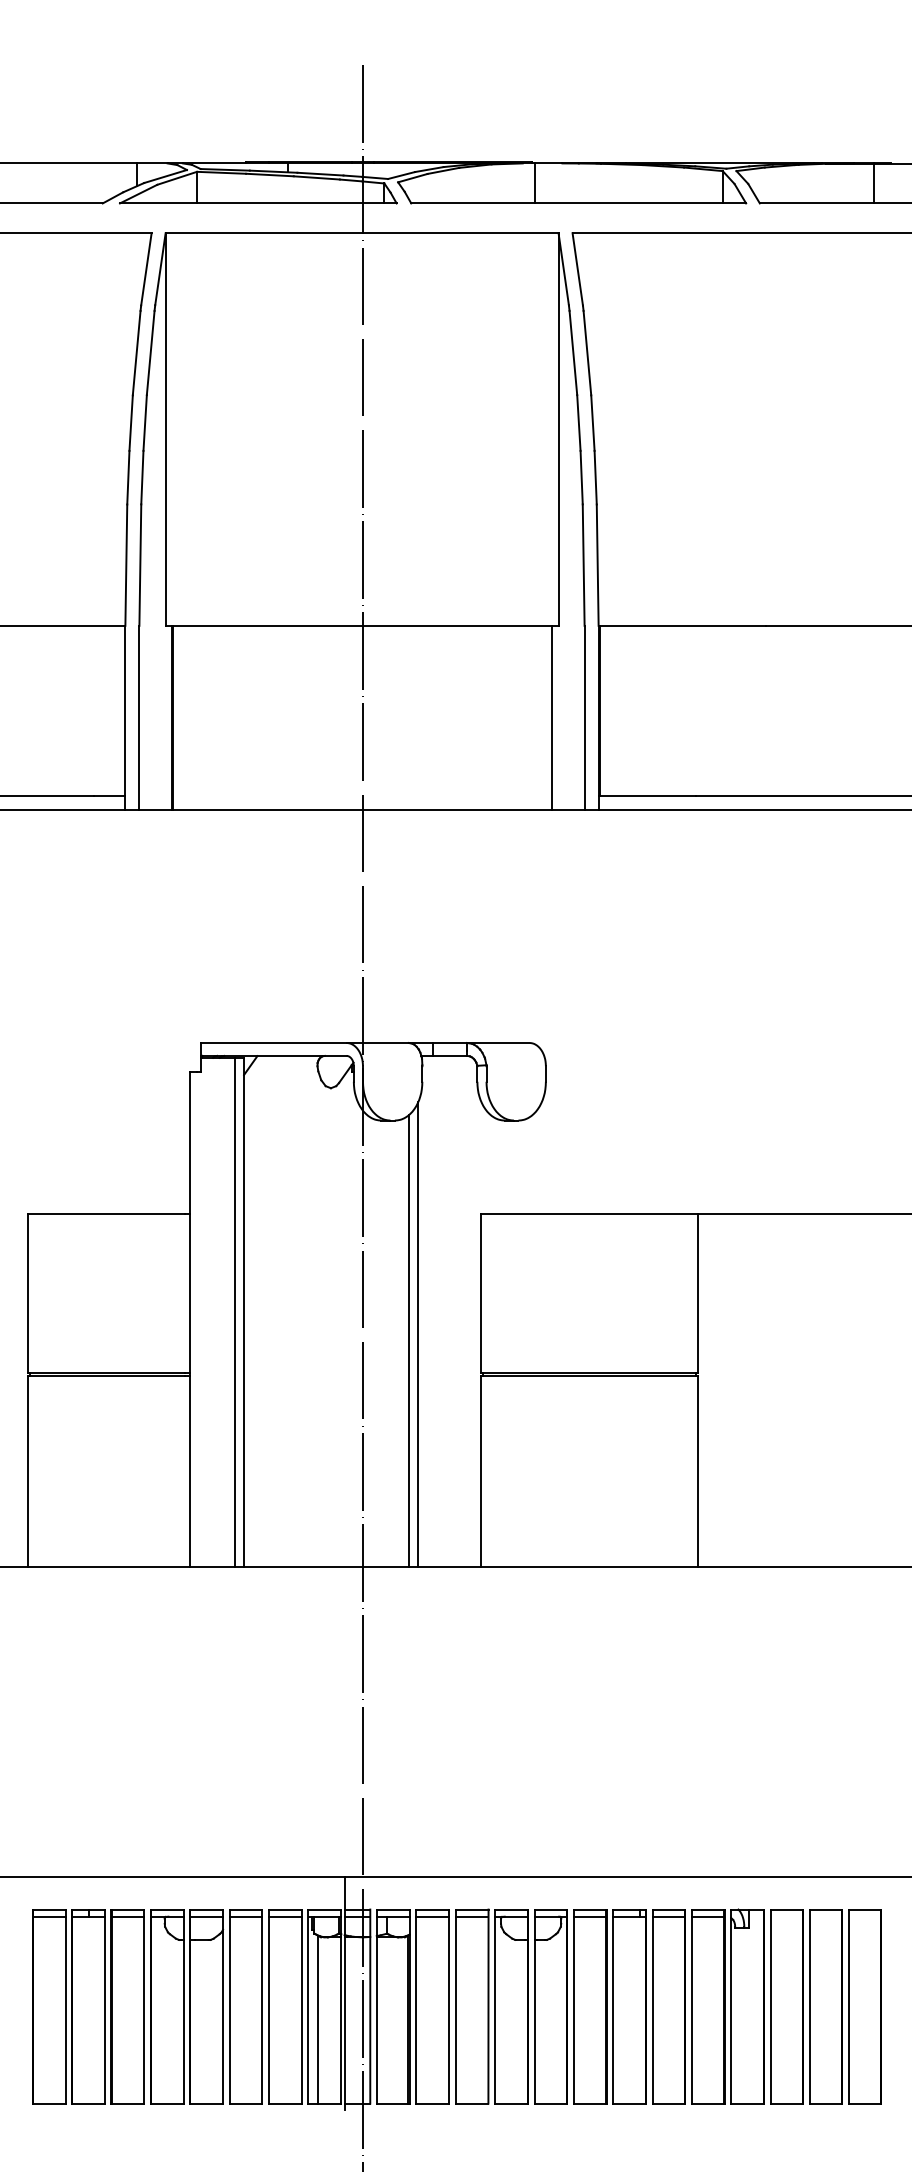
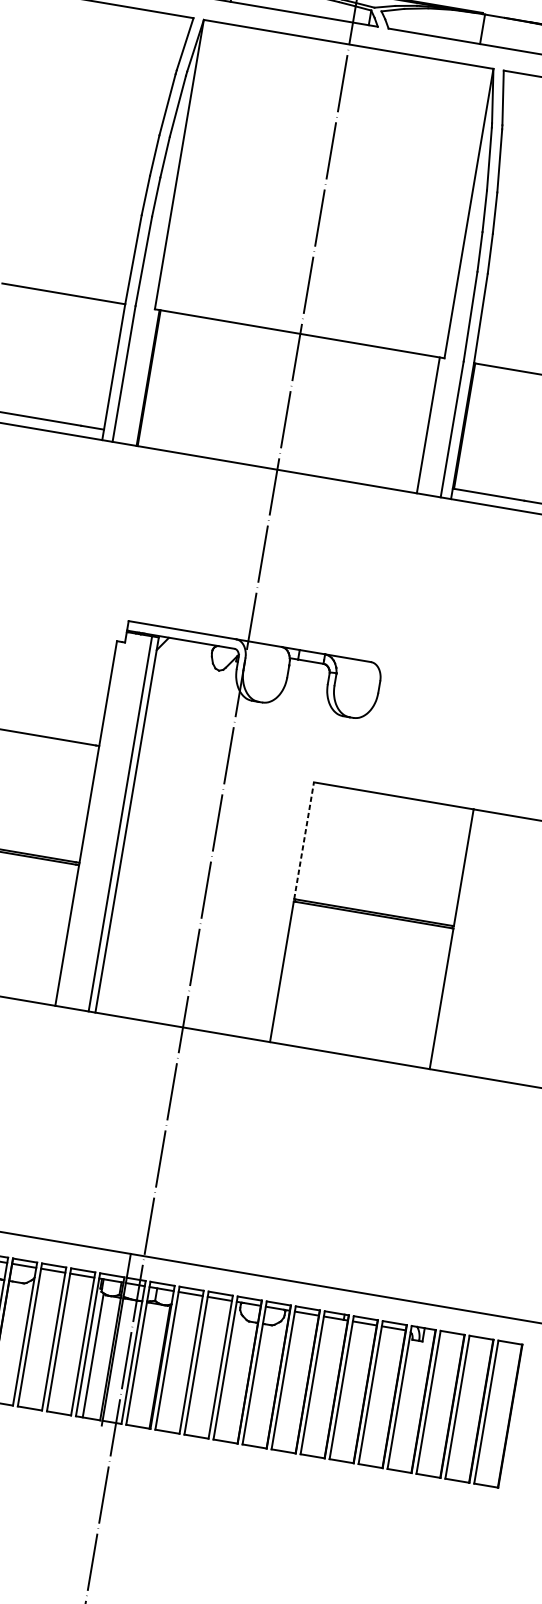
line: (481, 1293) -> (304, 840), solid -> dashed
line: (417, 1333) -> (252, 862), removed
line: (408, 1340) -> (244, 866), removed

